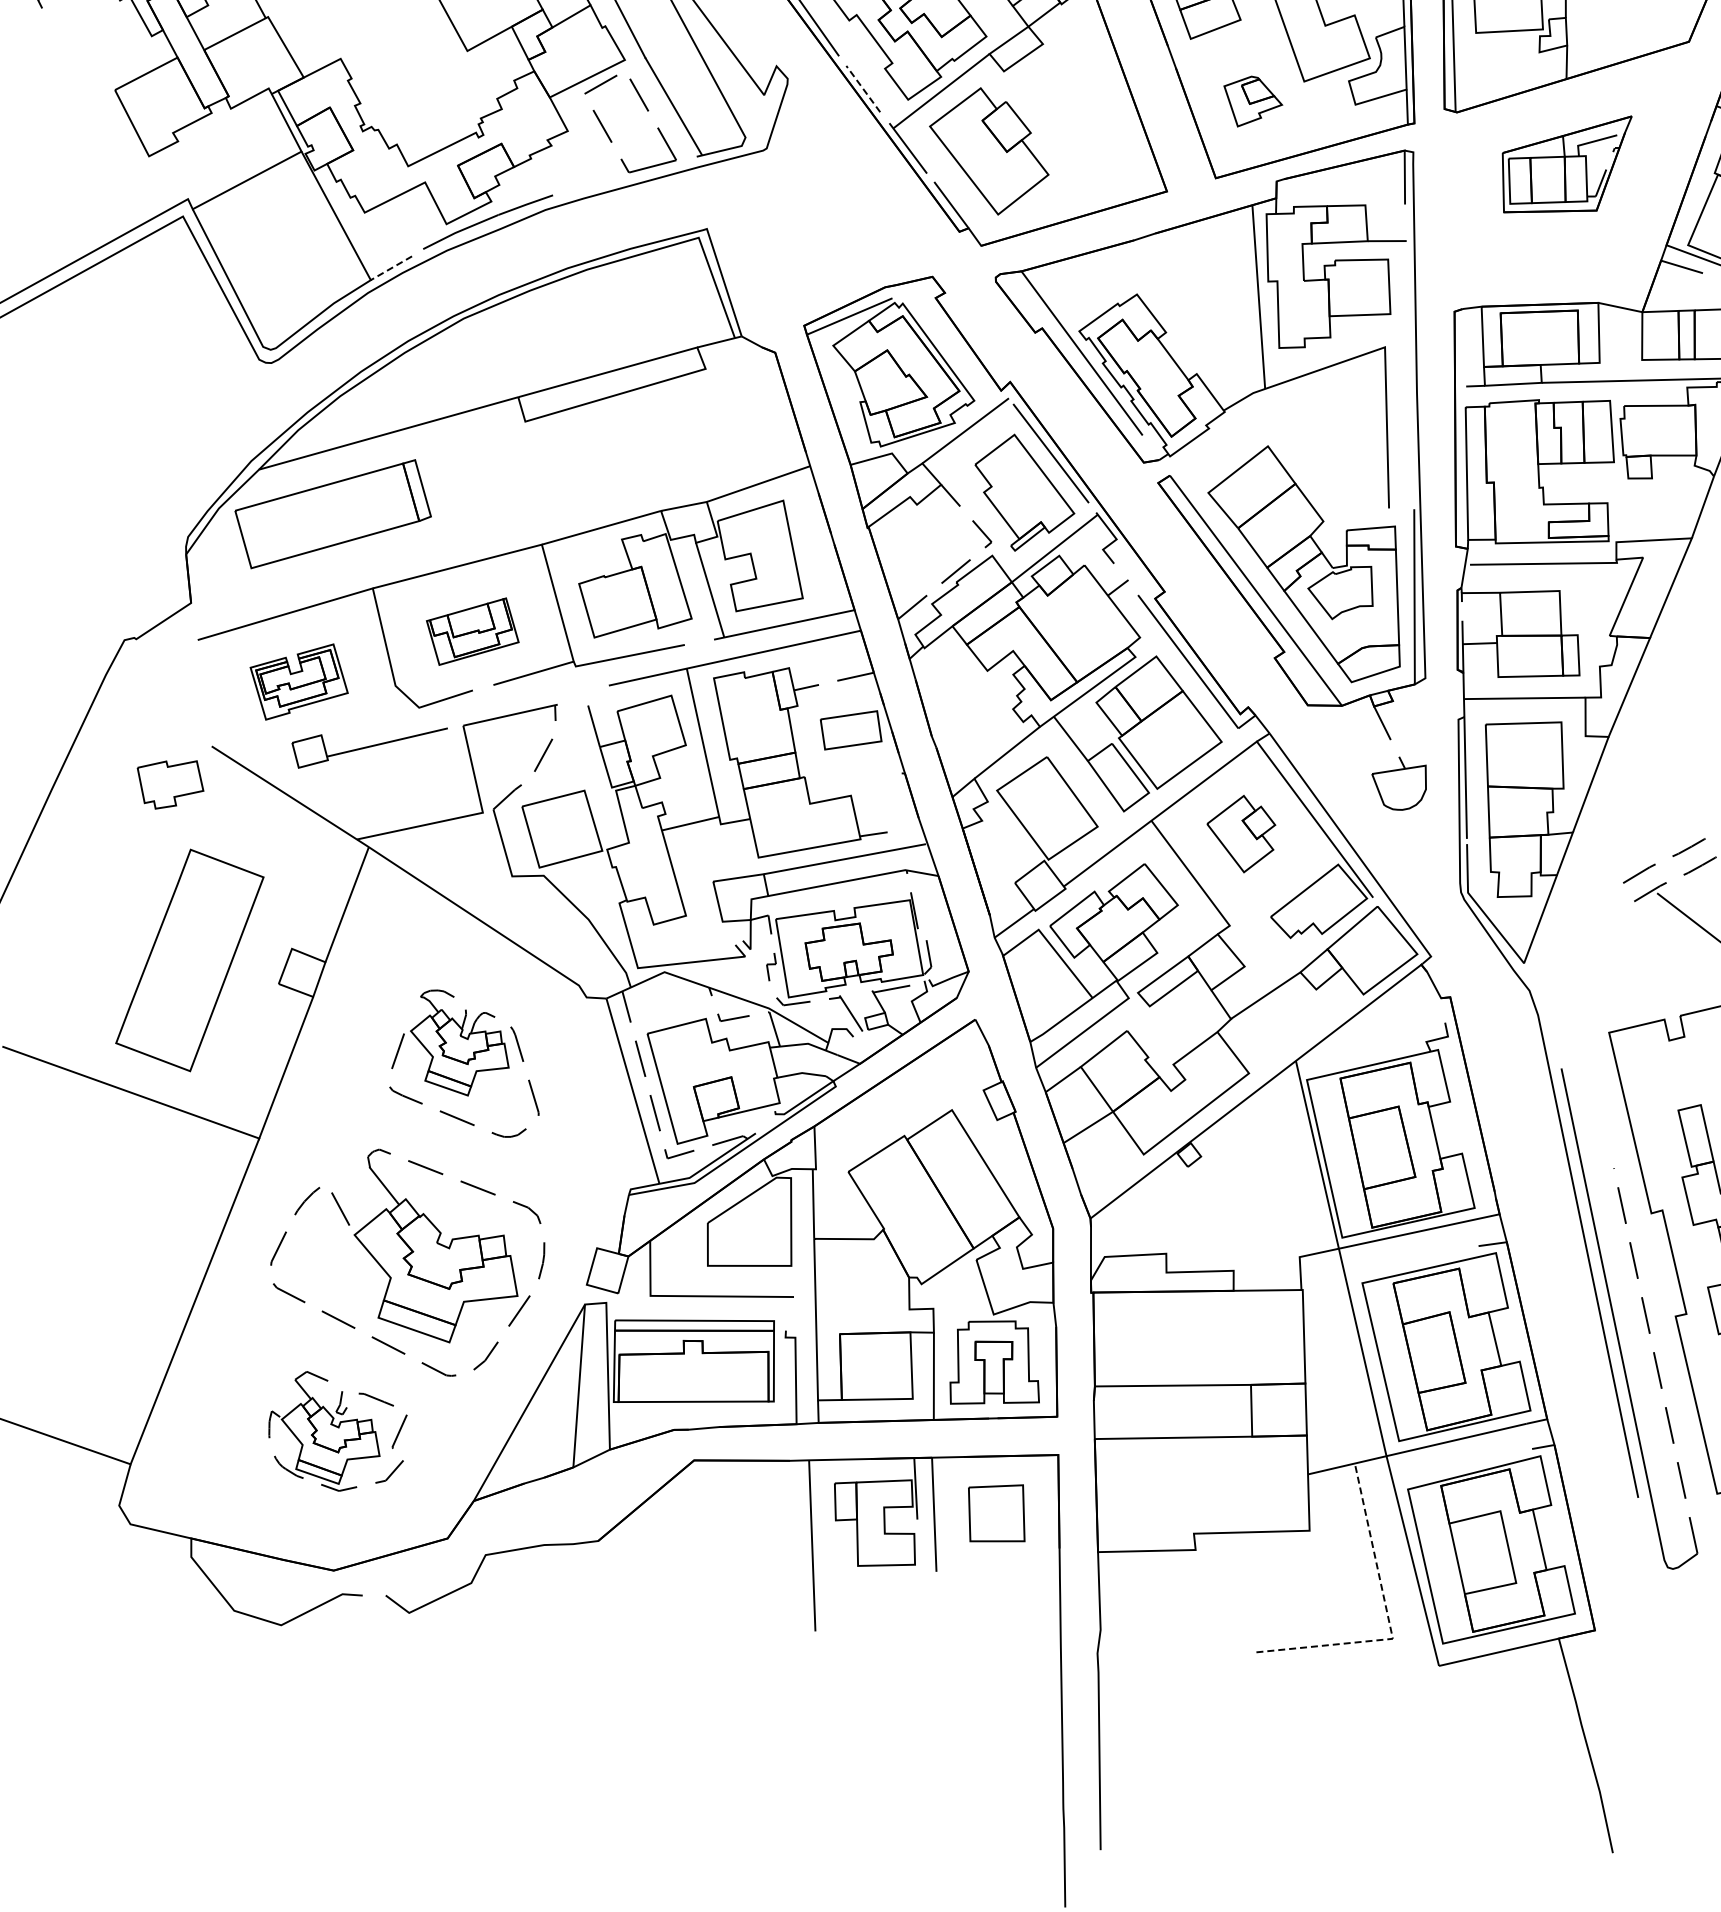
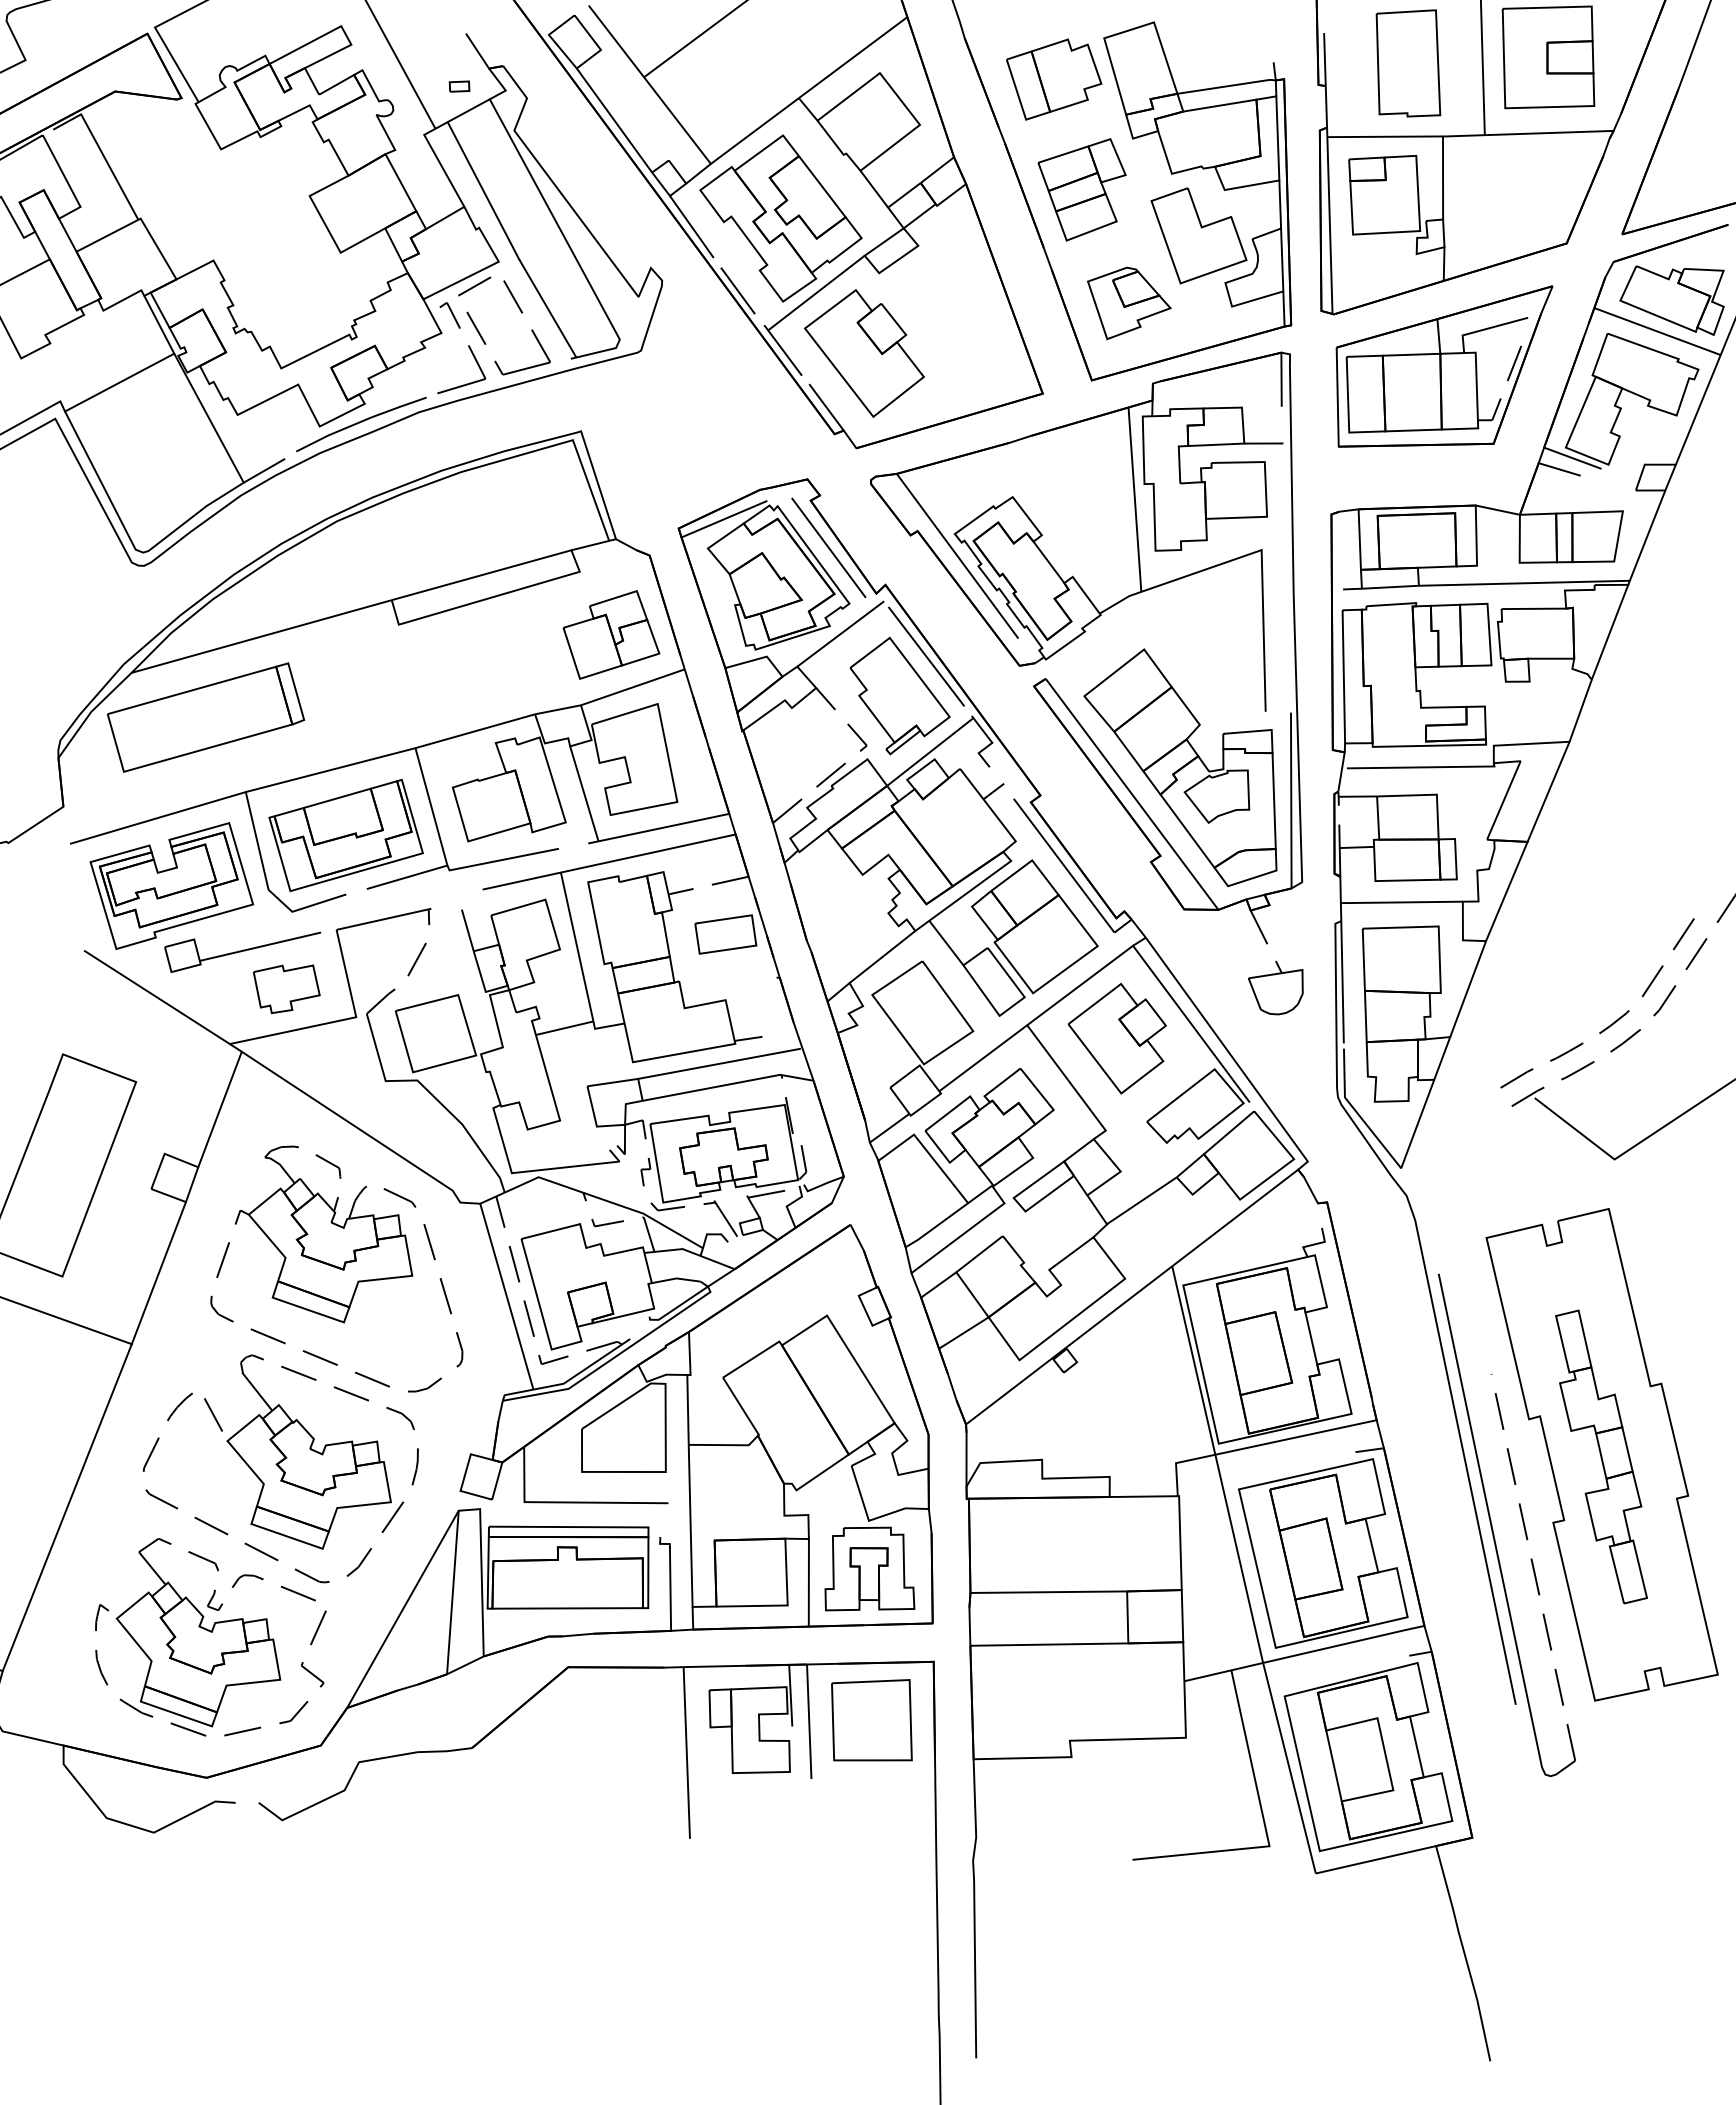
line: (863, 88) -> (738, 290), dashed -> solid
part: (1253, 101) -> (1129, 303), size x1.43
part: (594, 145) -> (468, 347), added
part: (1567, 164) -> (1444, 366), size x1.67
line: (391, 268) -> (264, 470), dashed -> solid
line: (953, 344) -> (828, 547), added
part: (737, 431) -> (611, 634), added
part: (472, 631) -> (345, 835), size x1.67
part: (298, 681) -> (171, 885), size x1.67
part: (170, 785) -> (286, 989), moved
part: (1241, 833) -> (1117, 1038), size x1.43
part: (463, 1063) -> (336, 1268), size x1.67
part: (337, 1430) -> (210, 1637), size x1.67
part: (996, 1513) -> (871, 1720), size x1.43
line: (1388, 1618) -> (1265, 1825), dashed -> solid

